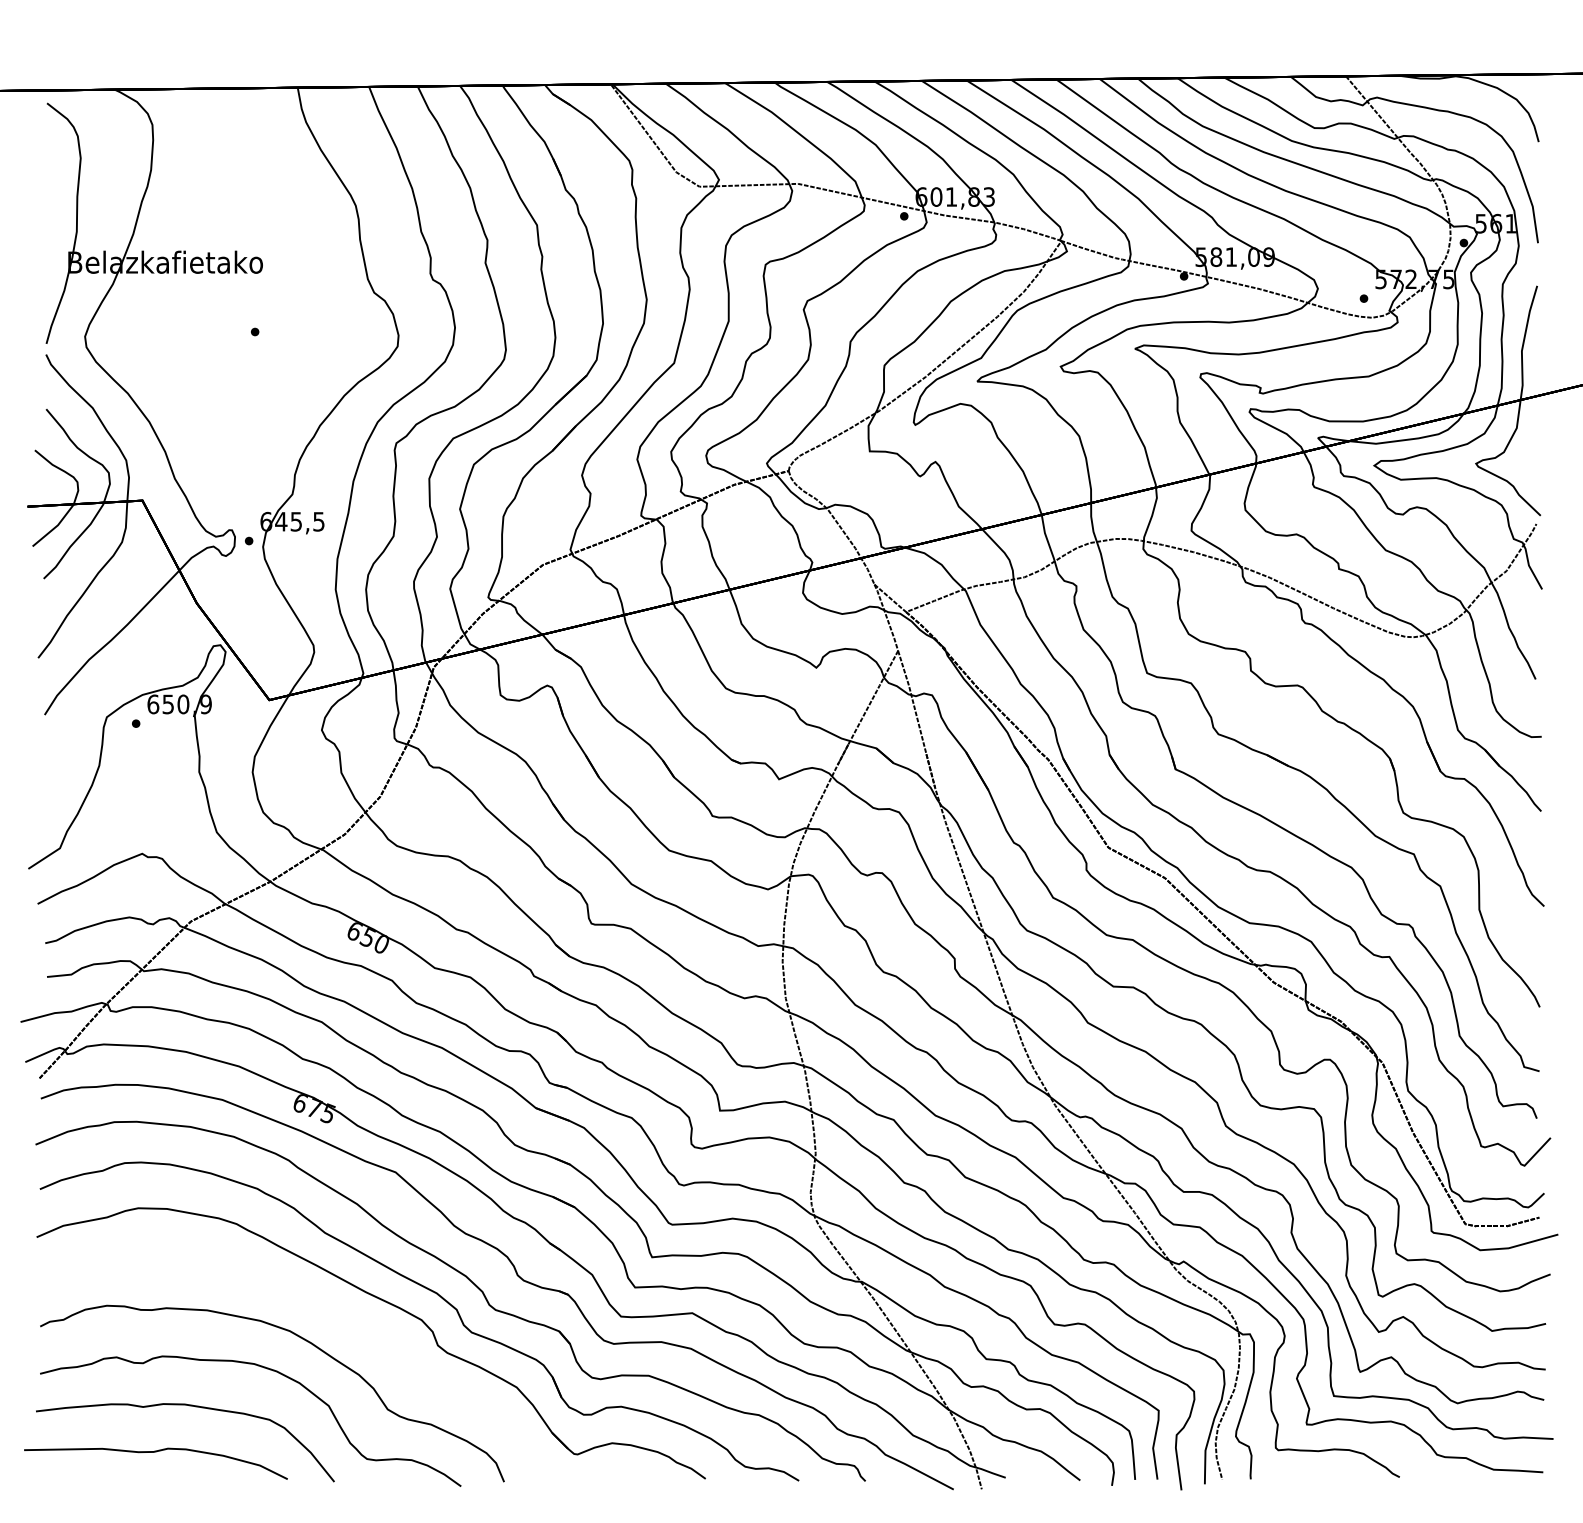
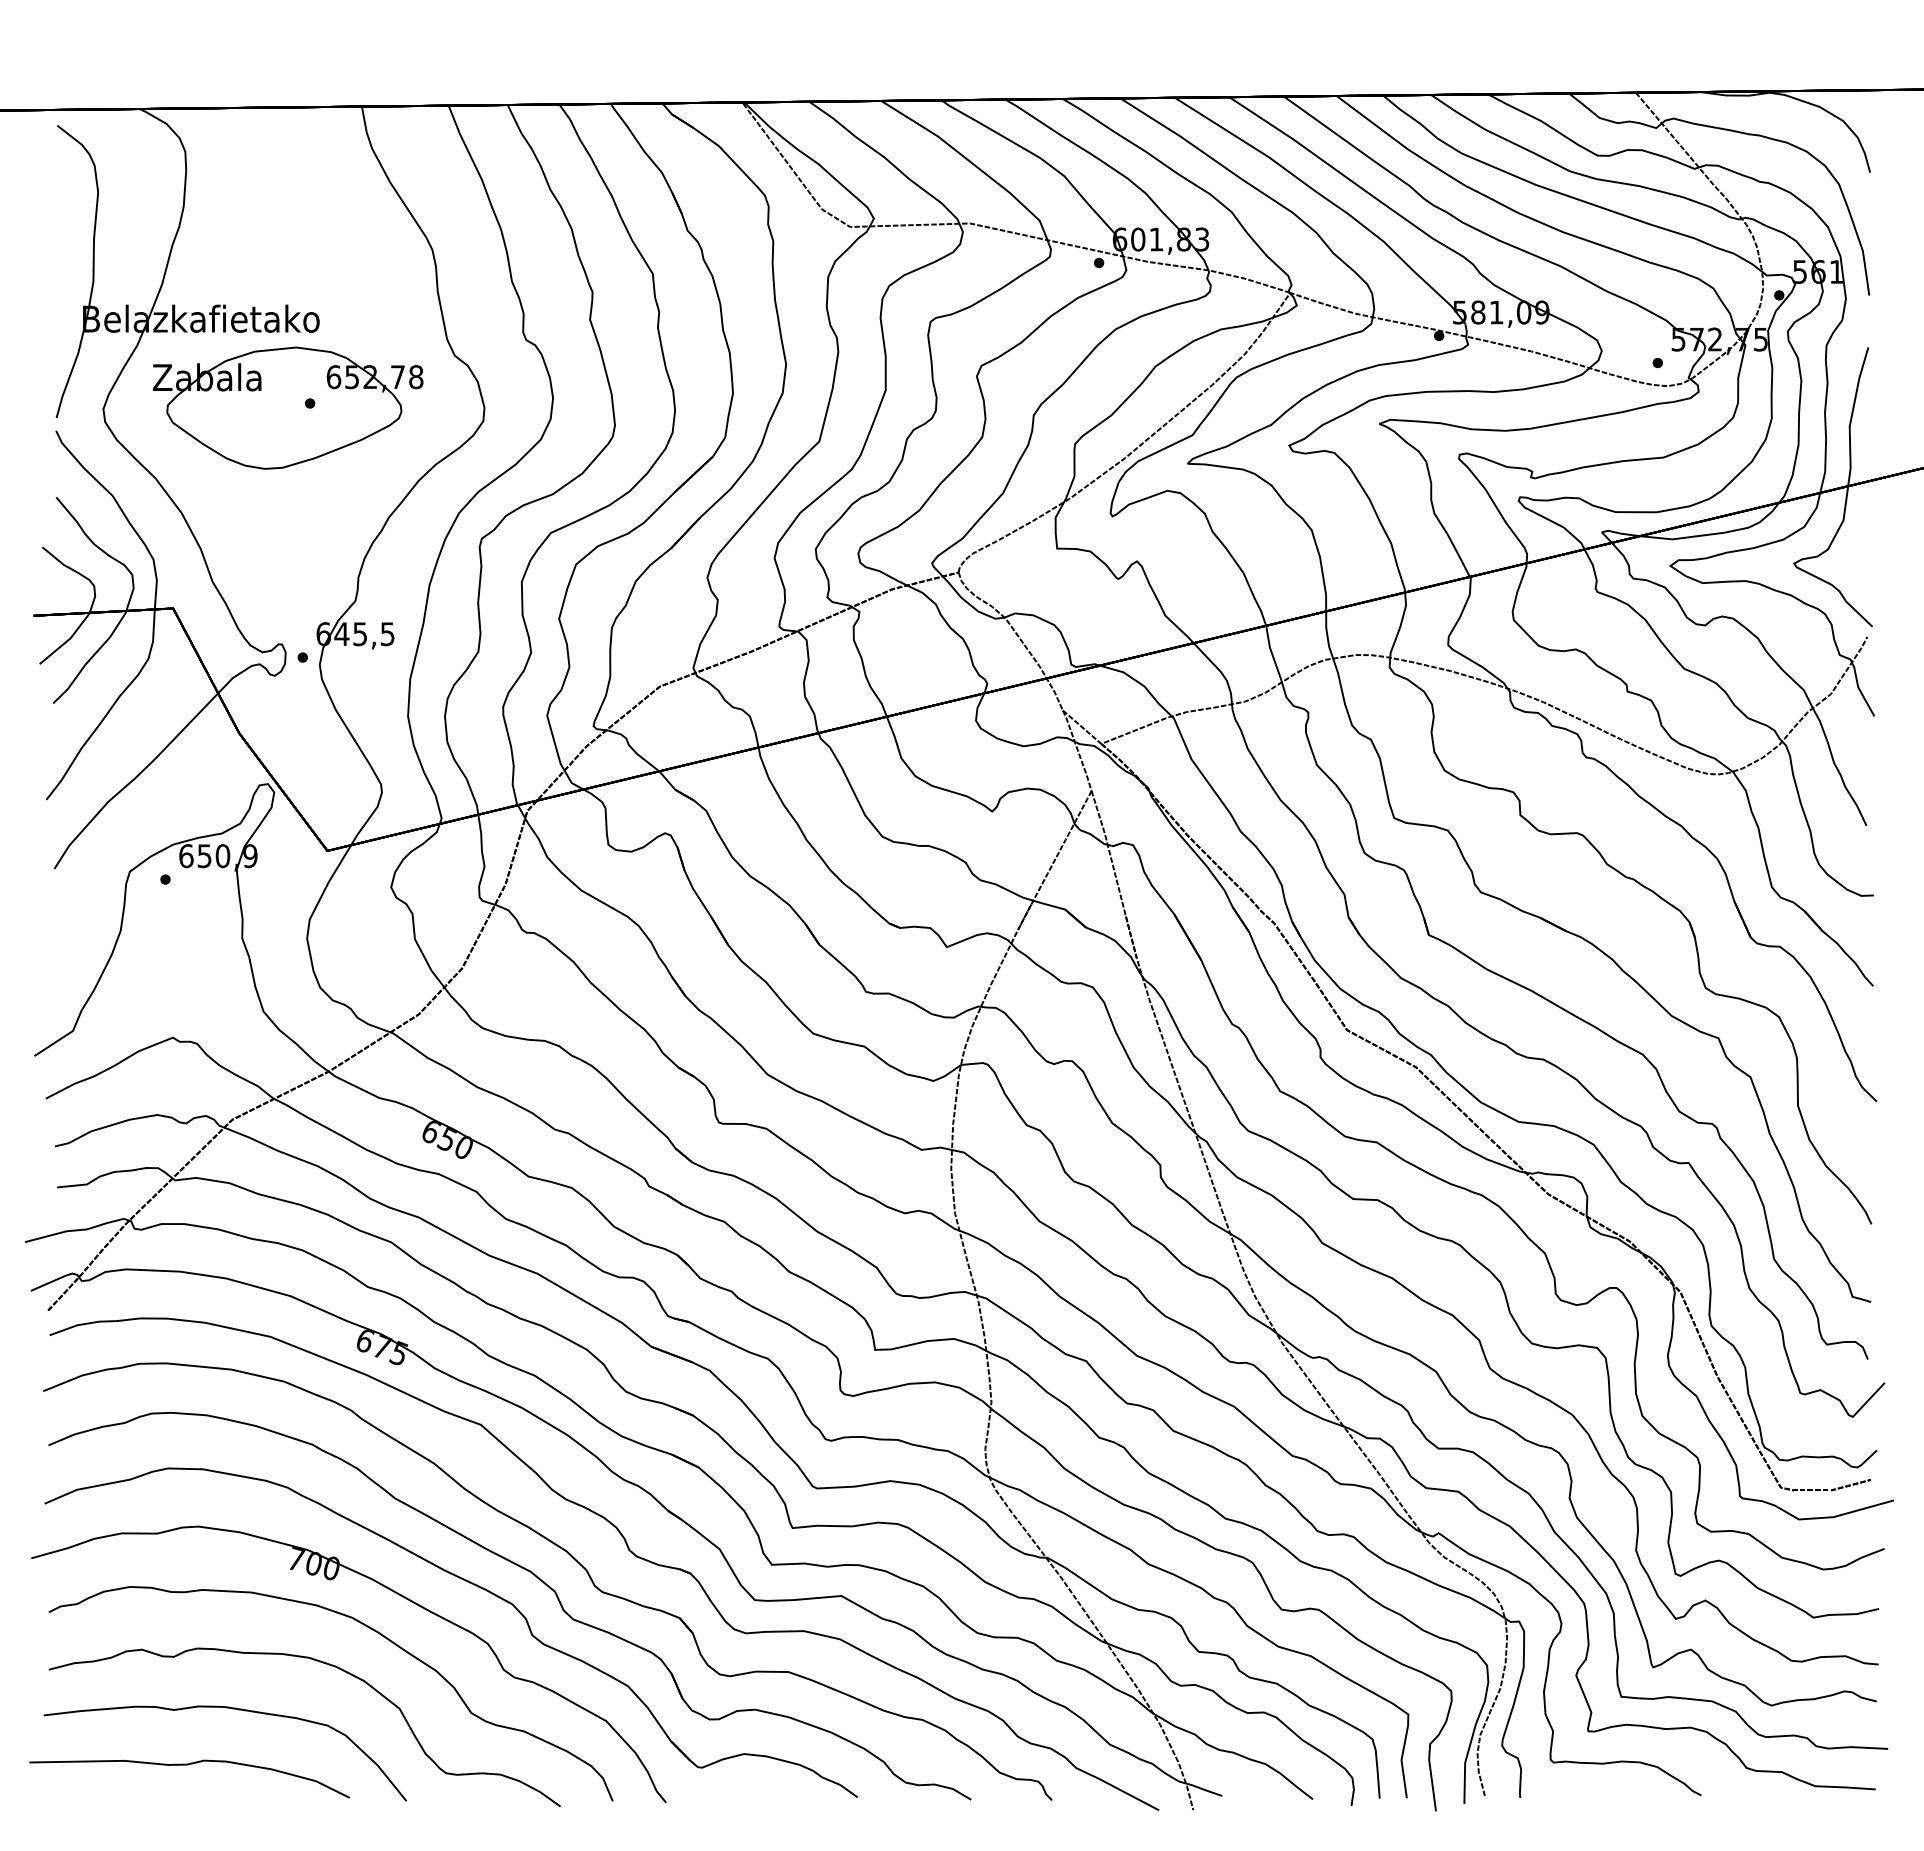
part: (236, 335) -> (287, 407), added
part: (322, 1309) -> (391, 1591), added

